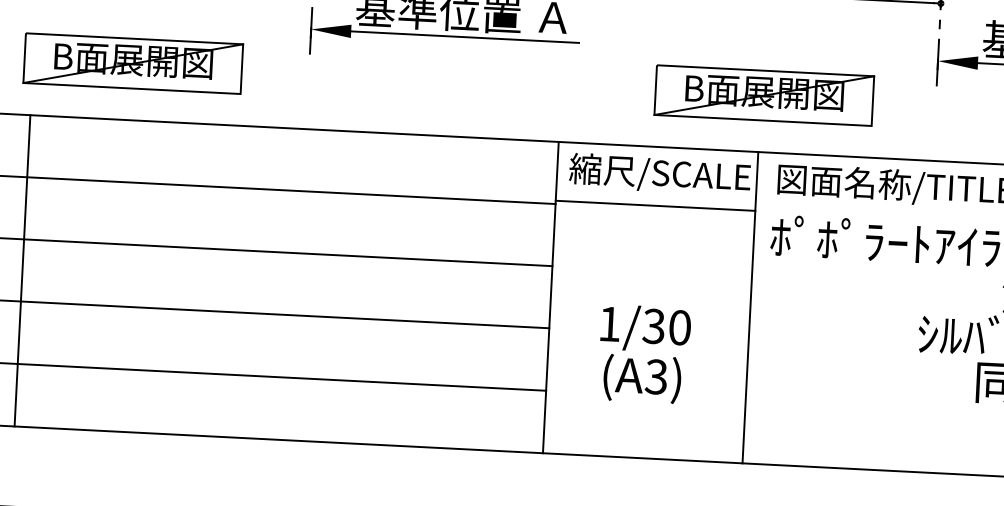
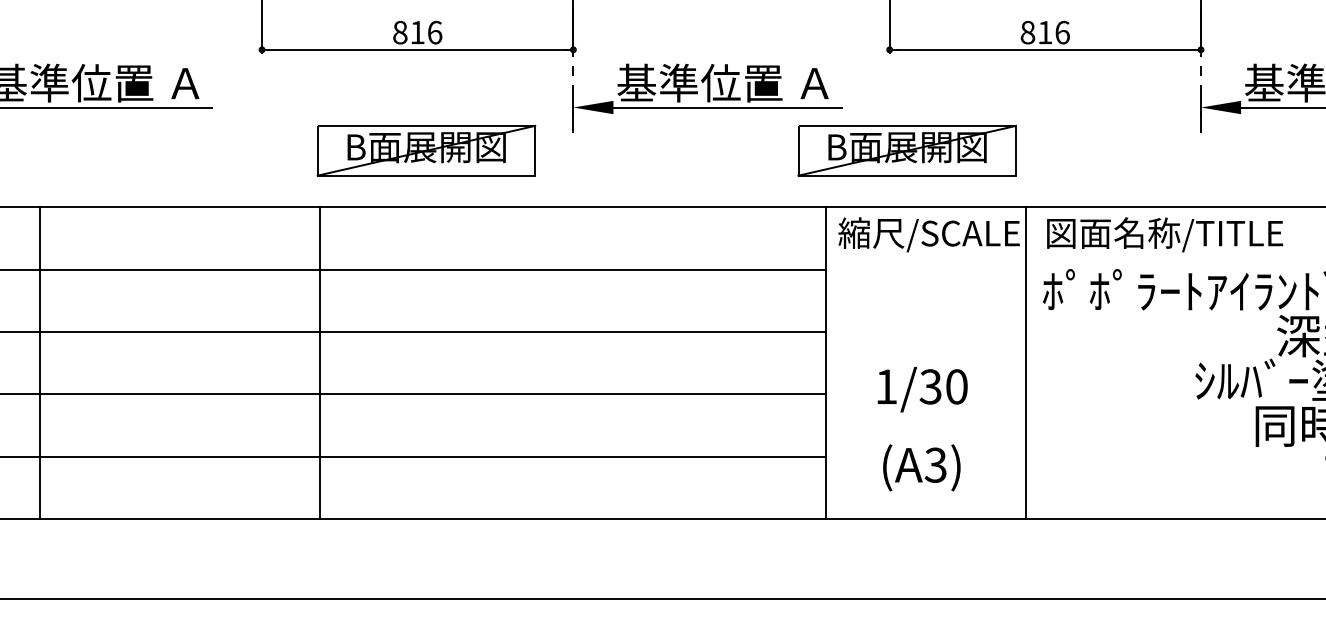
part: (133, 63) -> (426, 150), moved
part: (763, 95) -> (906, 150), moved
line: (655, 206) -> (926, 266), removed
line: (22, 271) -> (320, 363), moved
text: (642, 378) -> (921, 467), moved

